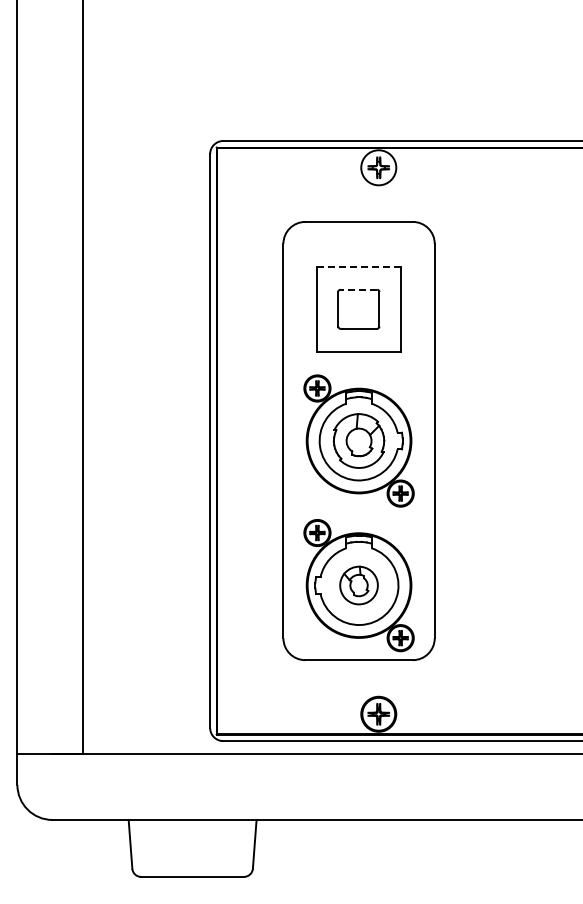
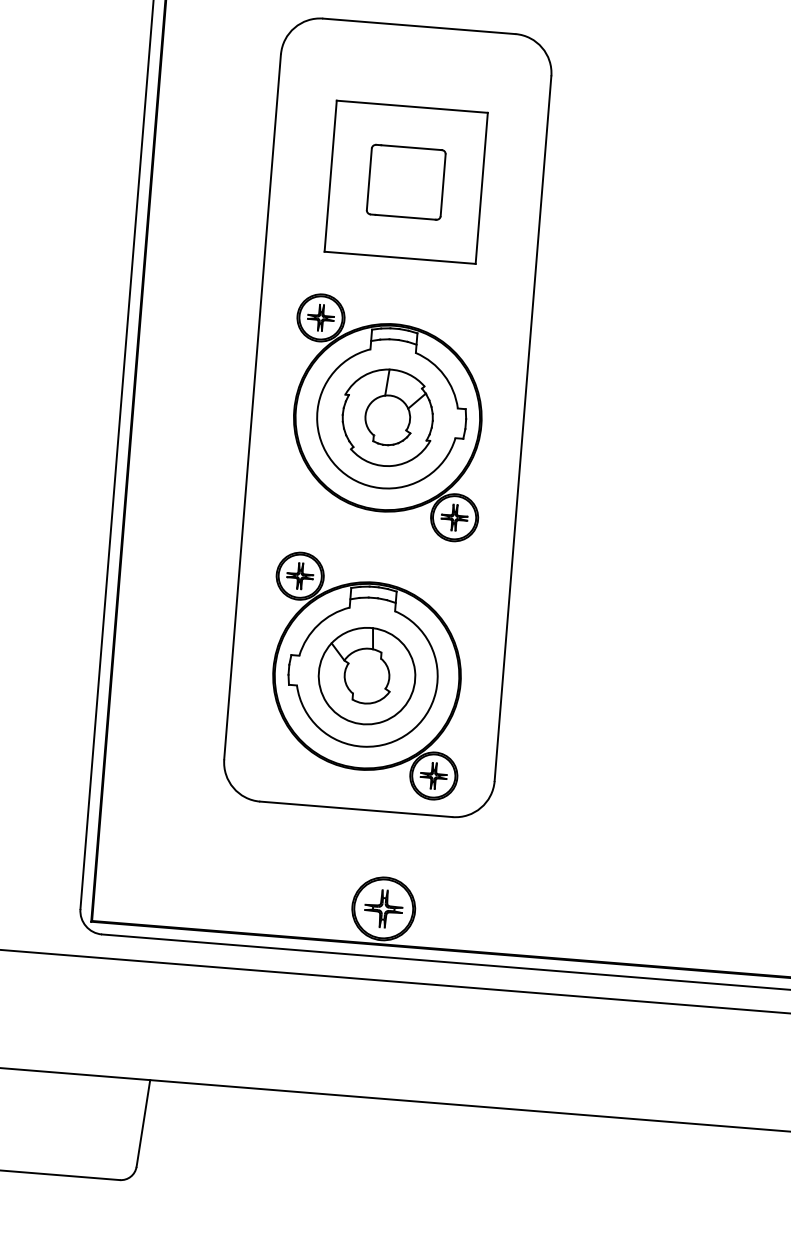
line: (359, 266) -> (413, 106), dashed -> solid
line: (360, 289) -> (412, 147), dashed -> solid
part: (358, 585) -> (366, 675), size x1.43

